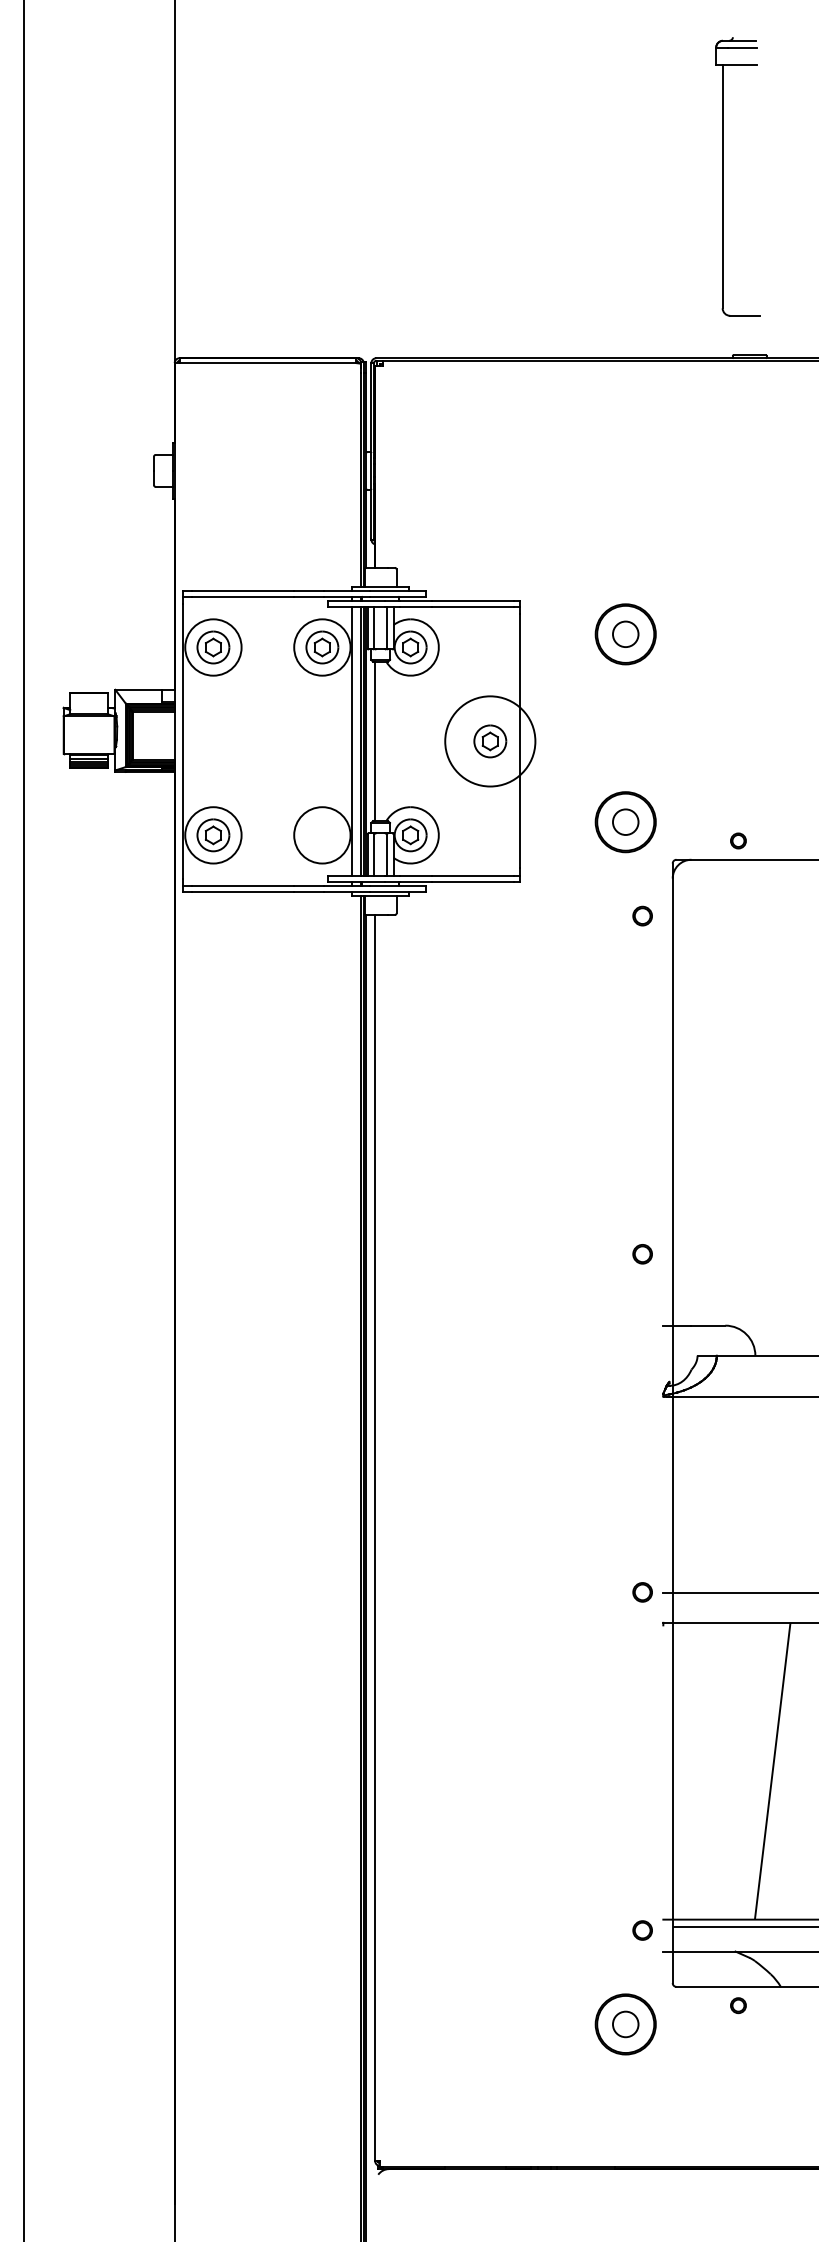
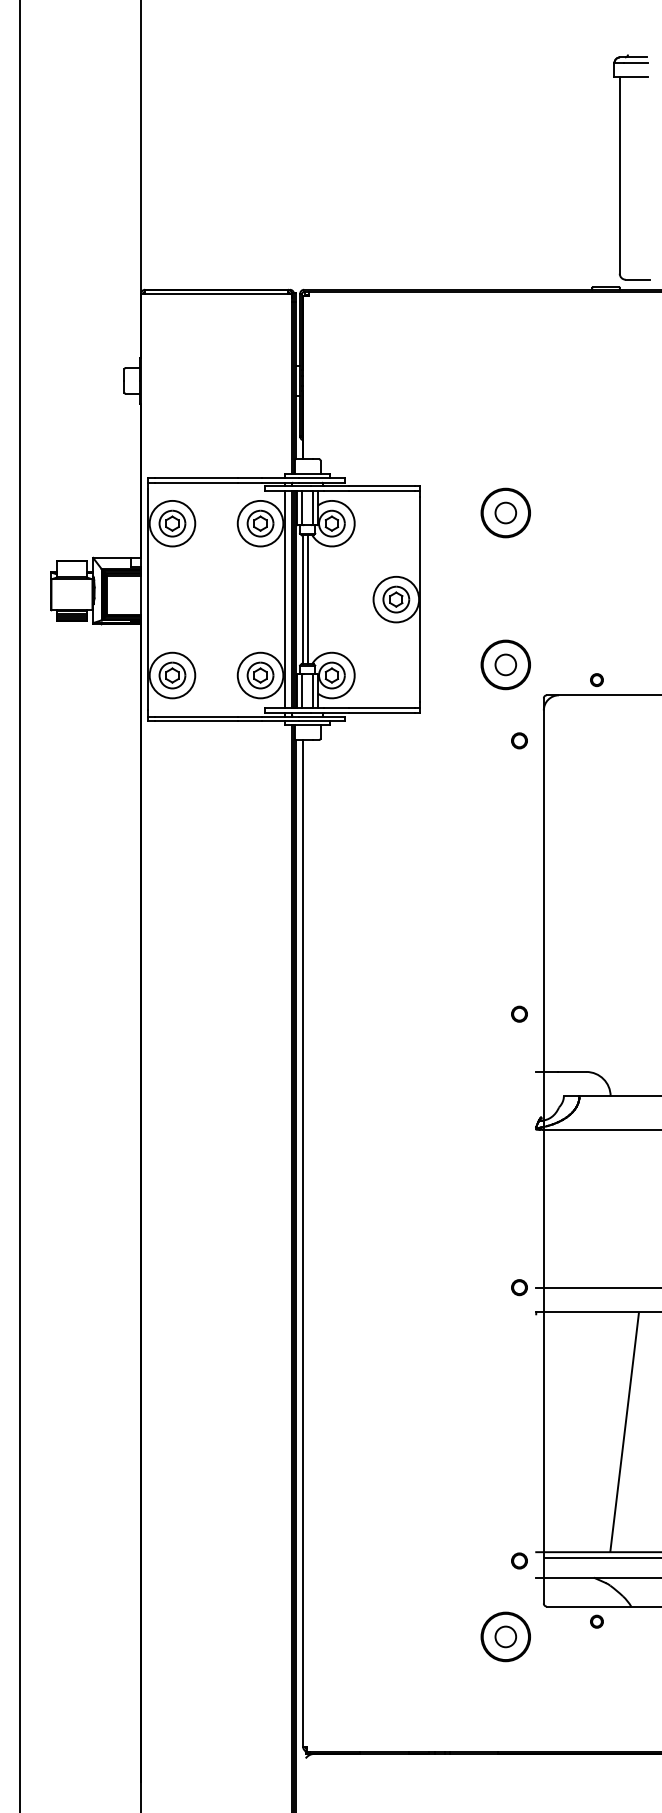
part: (723, 176) -> (620, 167), moved
line: (380, 741) -> (307, 599), added
circle: (490, 741) -> (396, 599), size x0.62
part: (322, 835) -> (260, 675), added

